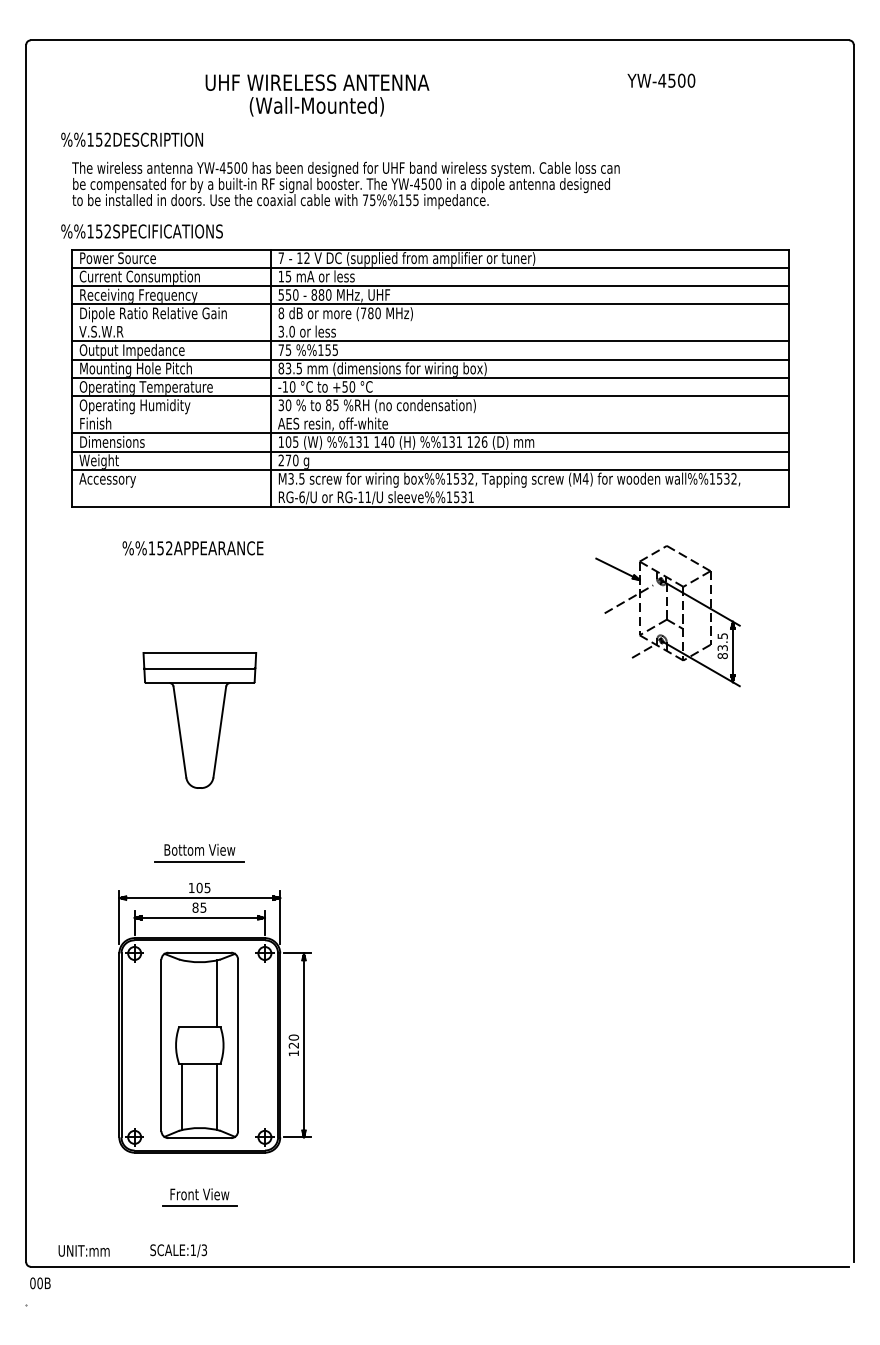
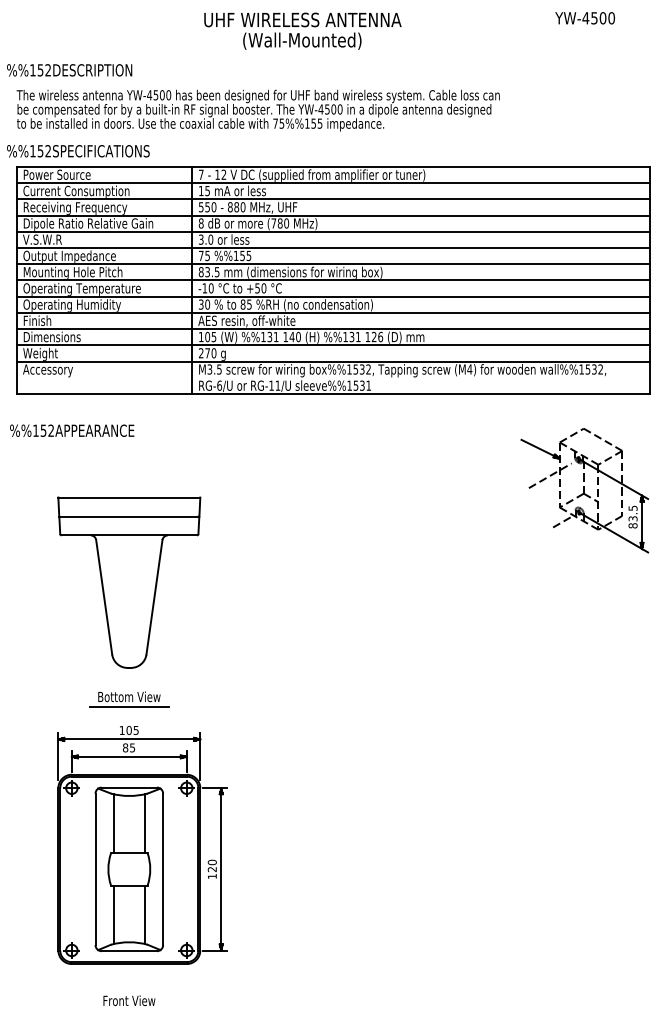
text: (661, 80) -> (585, 18), moved
text: (317, 95) -> (302, 31), moved
line: (430, 322) -> (332, 231), added
line: (430, 414) -> (332, 312), added
text: (192, 548) -> (71, 430), moved
part: (667, 616) -> (584, 490), moved
part: (199, 720) -> (129, 582), size x1.43
line: (182, 993) -> (114, 823), added

